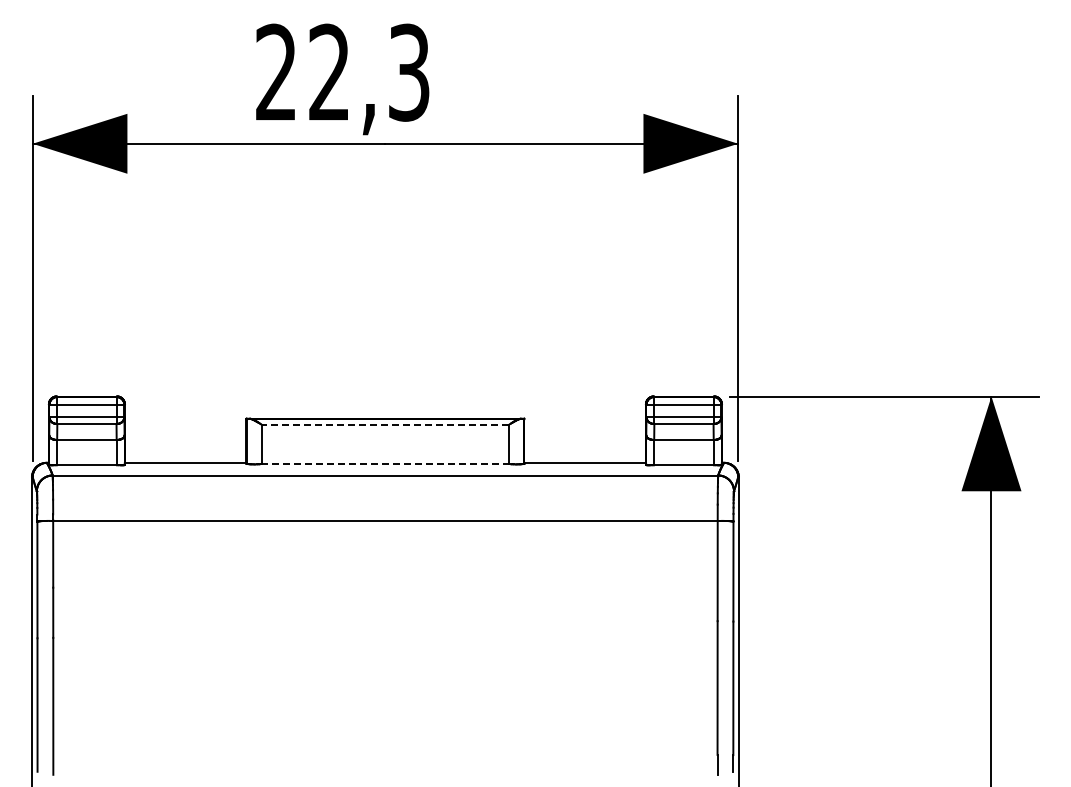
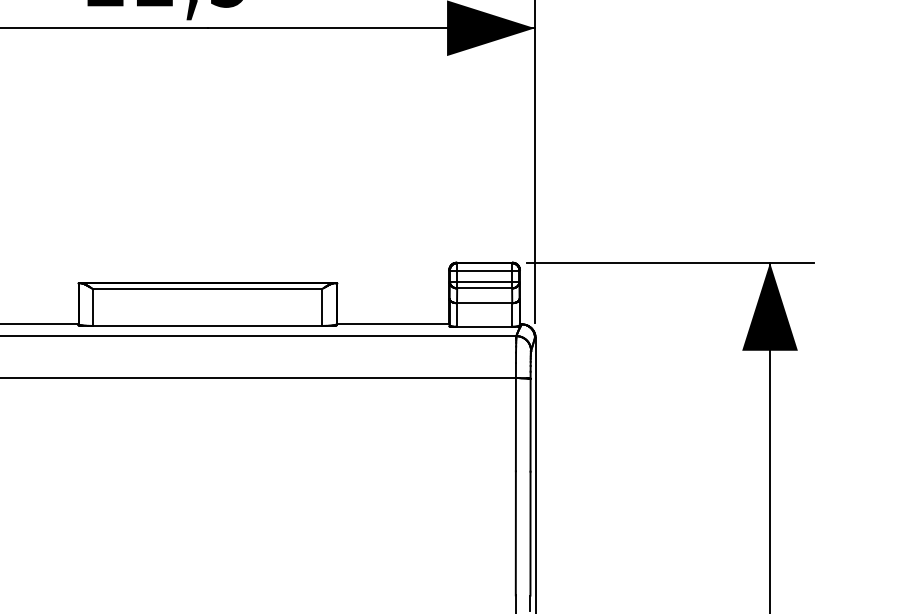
line: (384, 425) -> (206, 289), dashed -> solid
line: (386, 464) -> (208, 325), dashed -> solid

